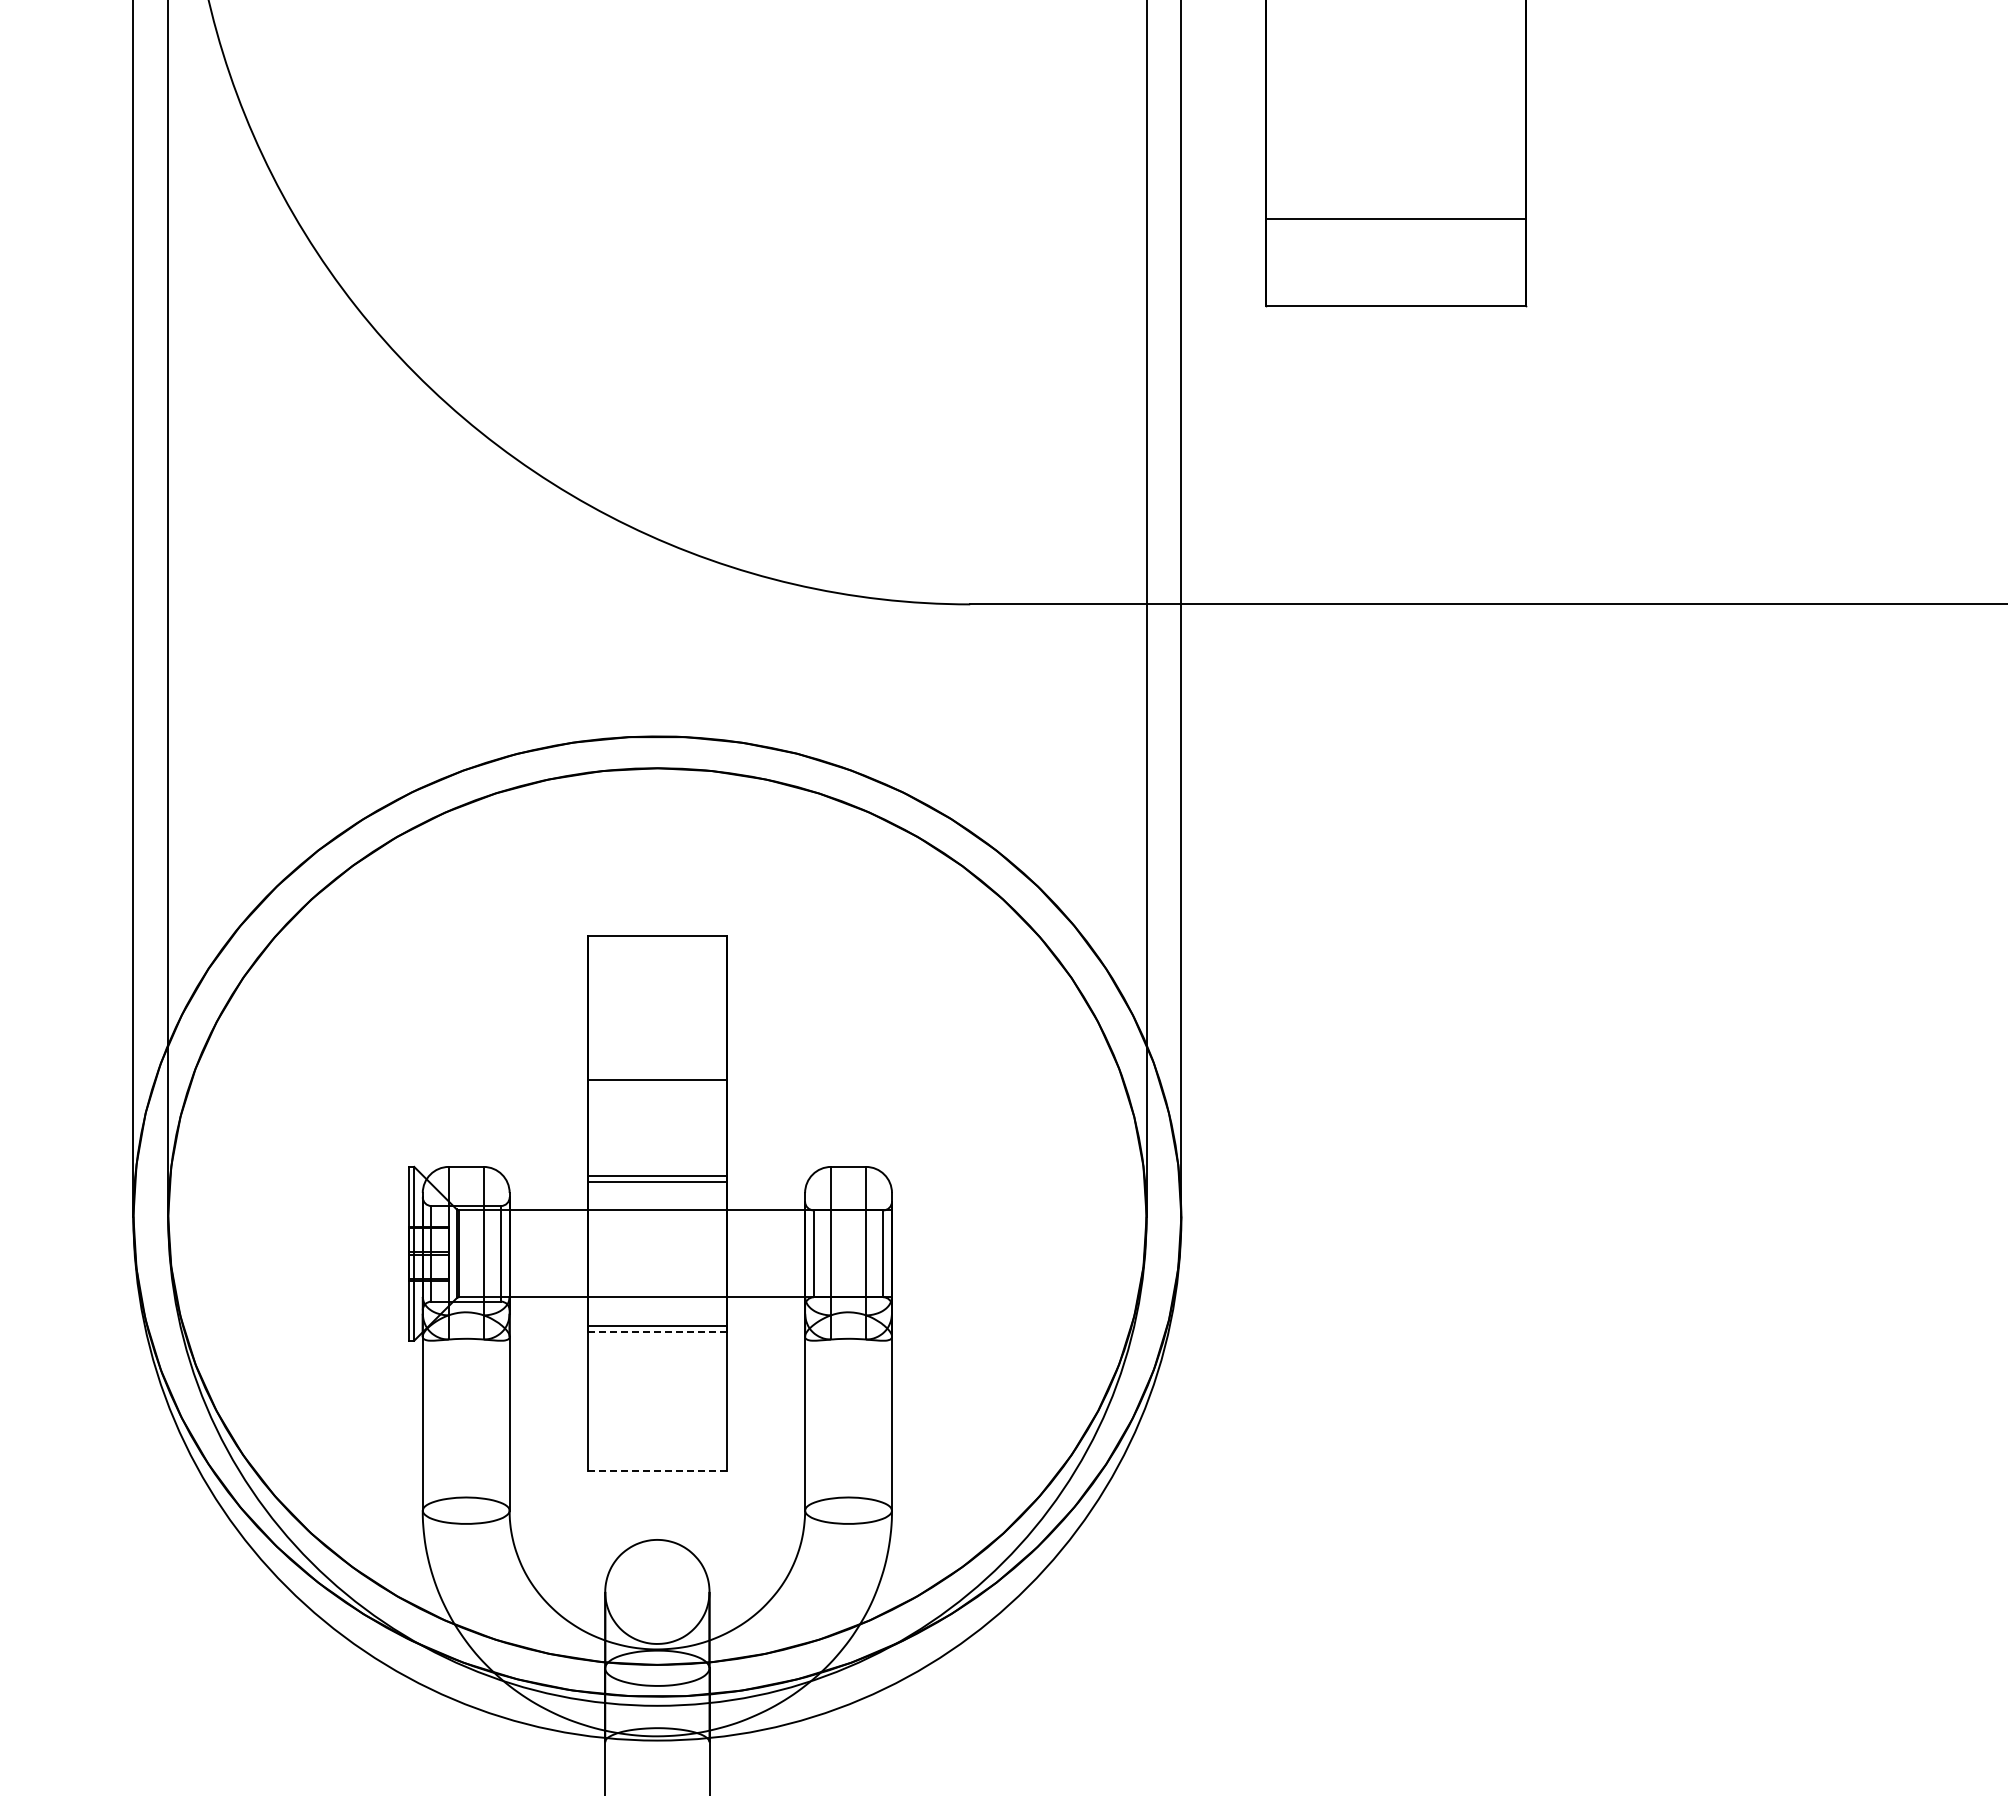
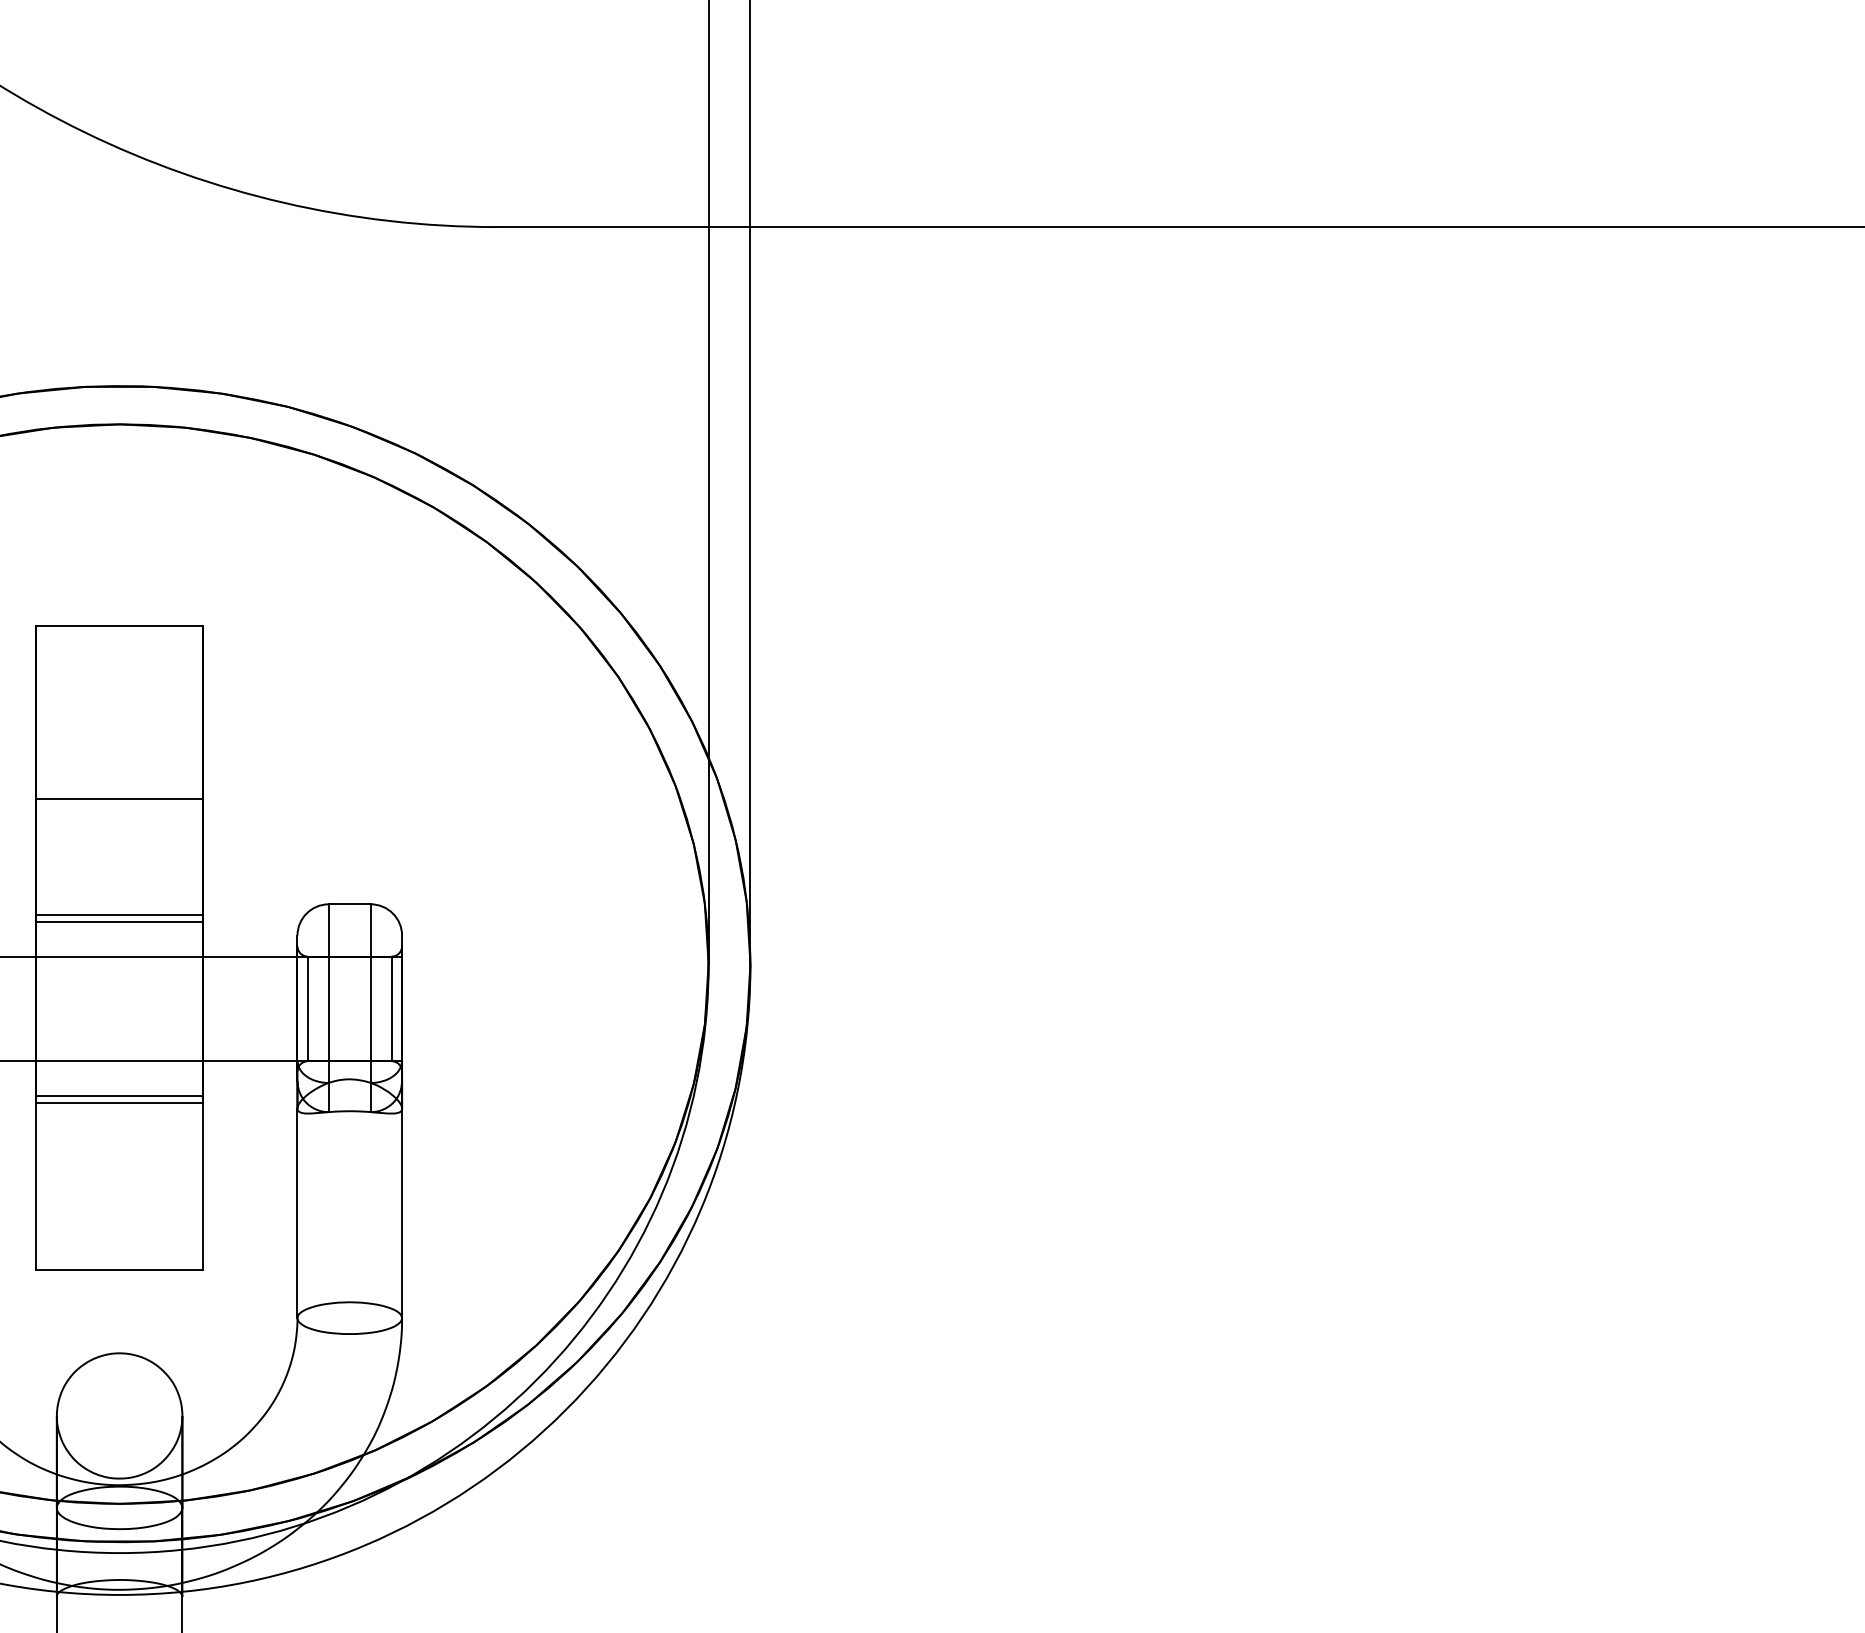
line: (657, 1332) -> (119, 1103), dashed -> solid
line: (657, 1471) -> (119, 1270), dashed -> solid

